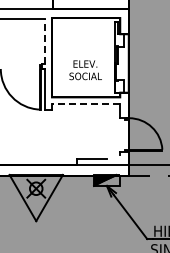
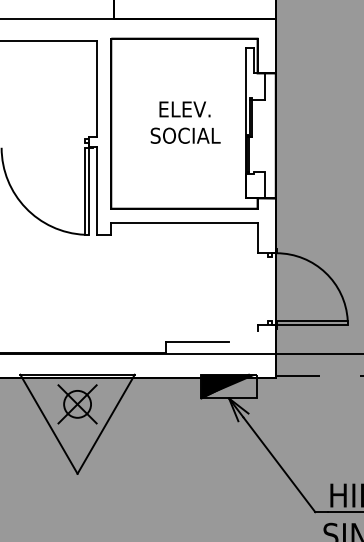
line: (45, 41) -> (97, 88), dashed -> solid
text: (85, 70) -> (185, 123), moved
line: (85, 104) -> (183, 223), dashed -> solid

